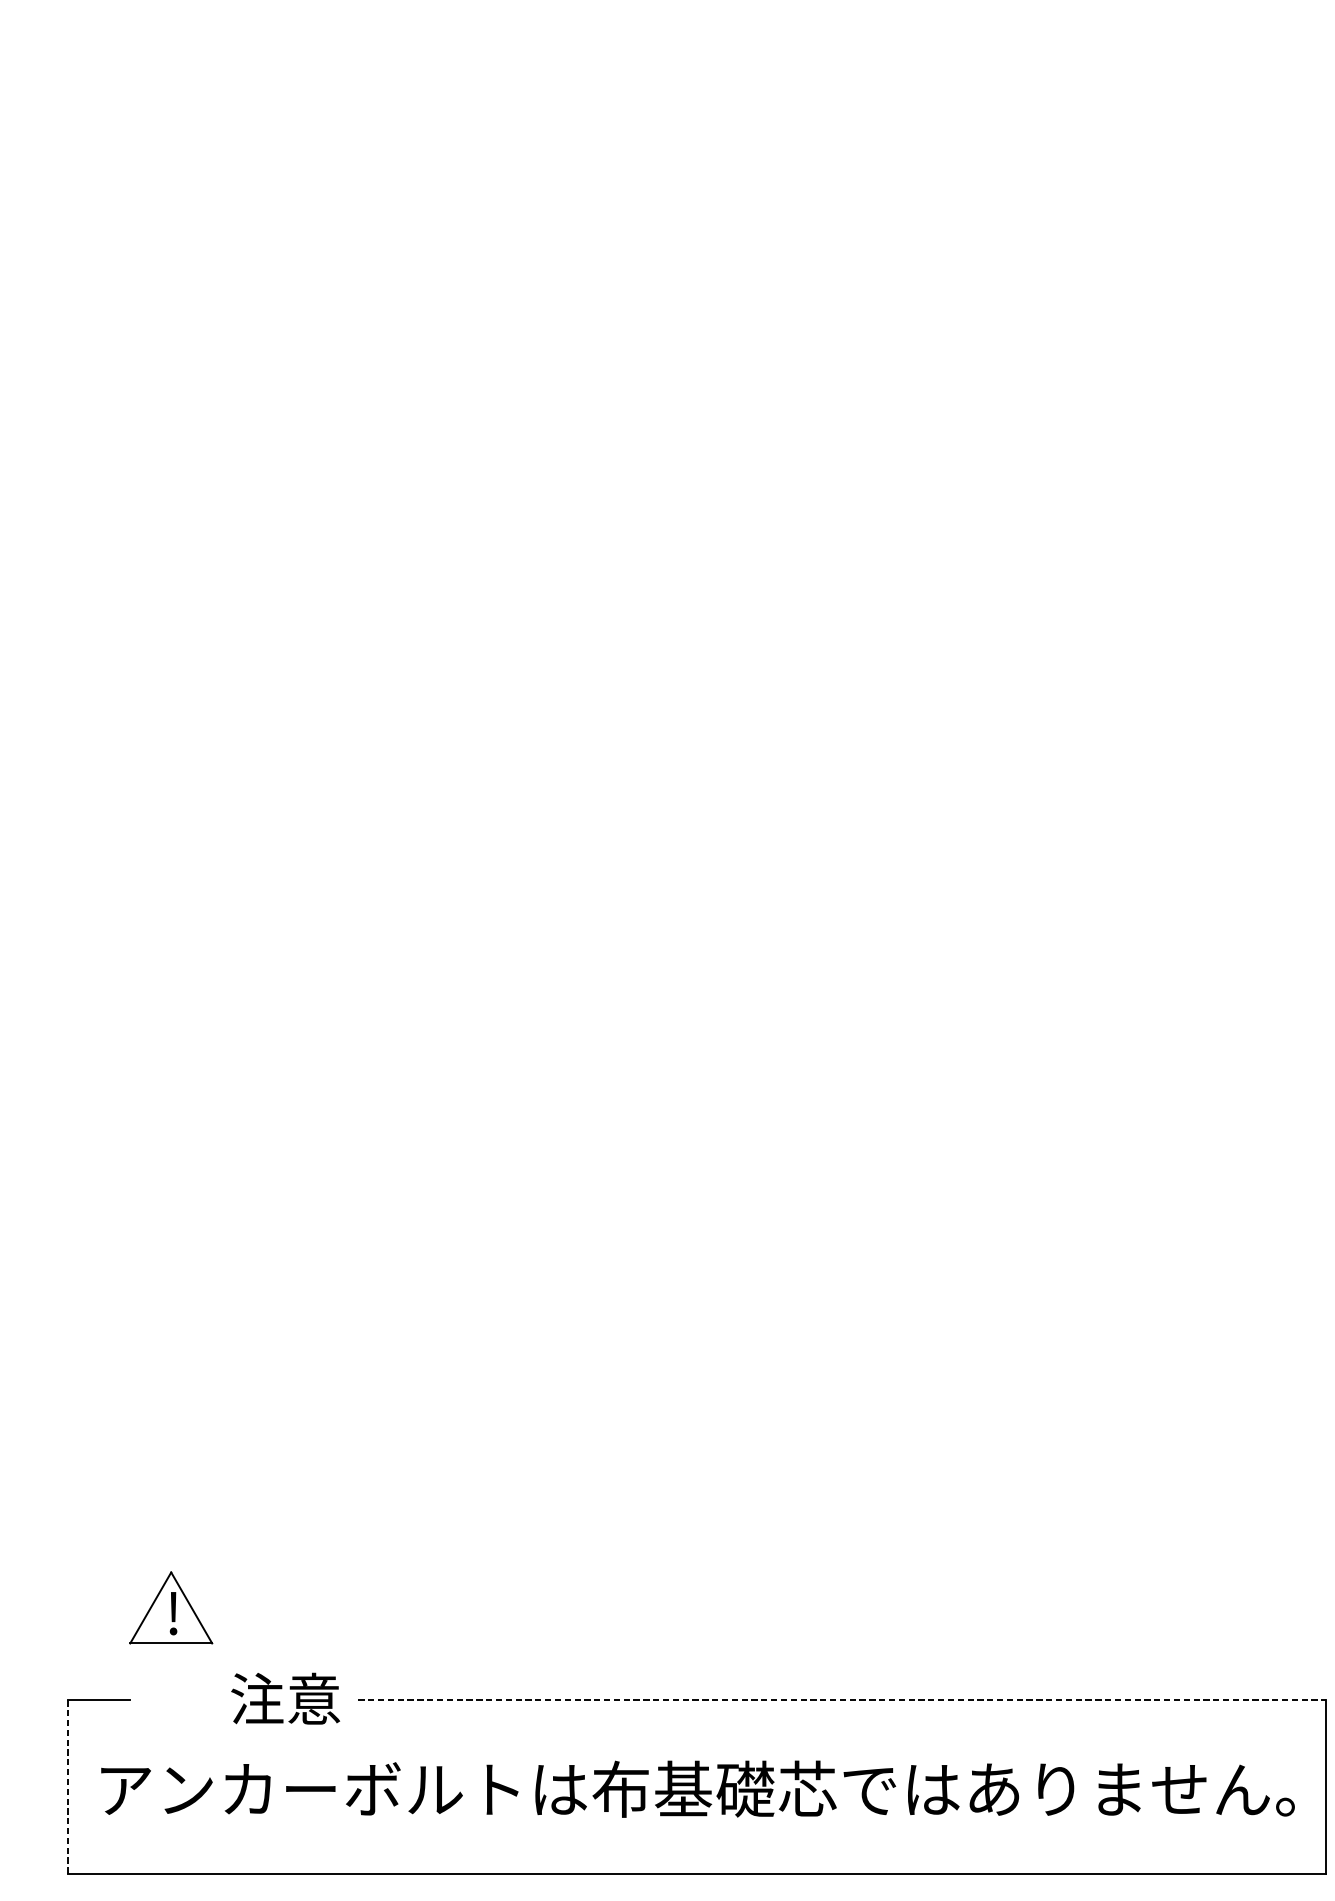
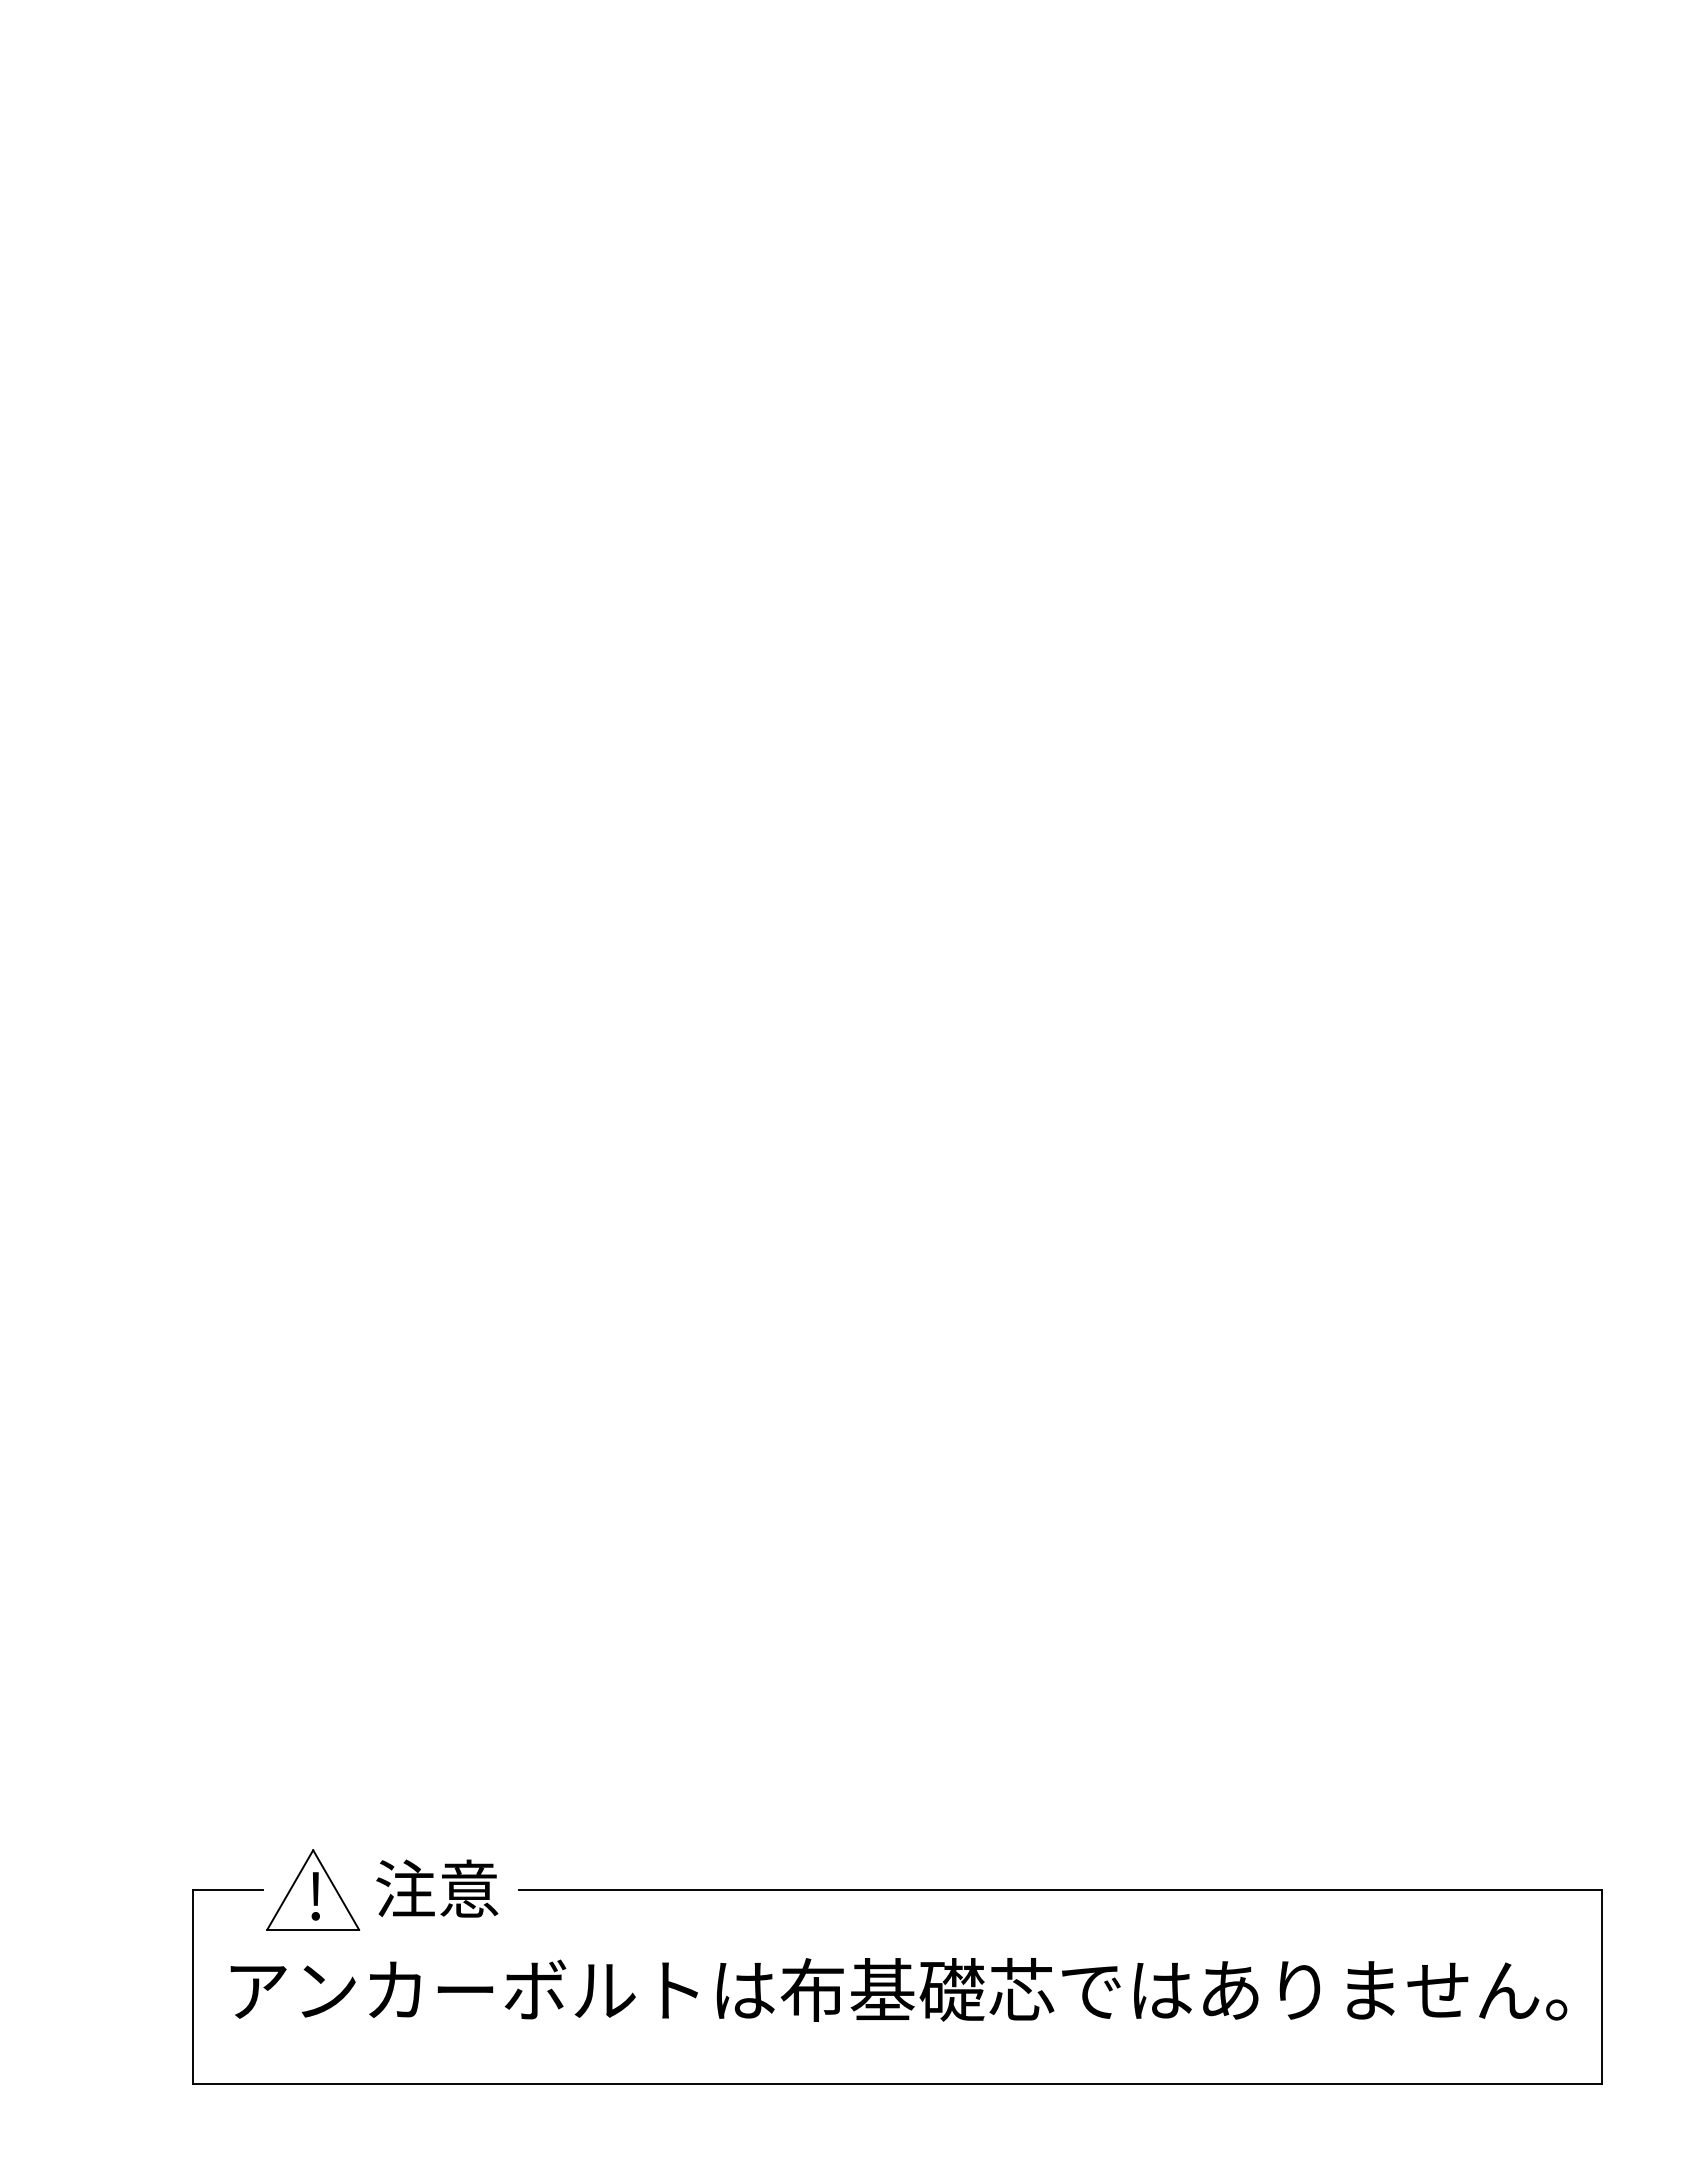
part: (170, 1607) -> (312, 1889), moved
line: (842, 1700) -> (1060, 1890), dashed -> solid
line: (67, 1786) -> (193, 1986), dashed -> solid

